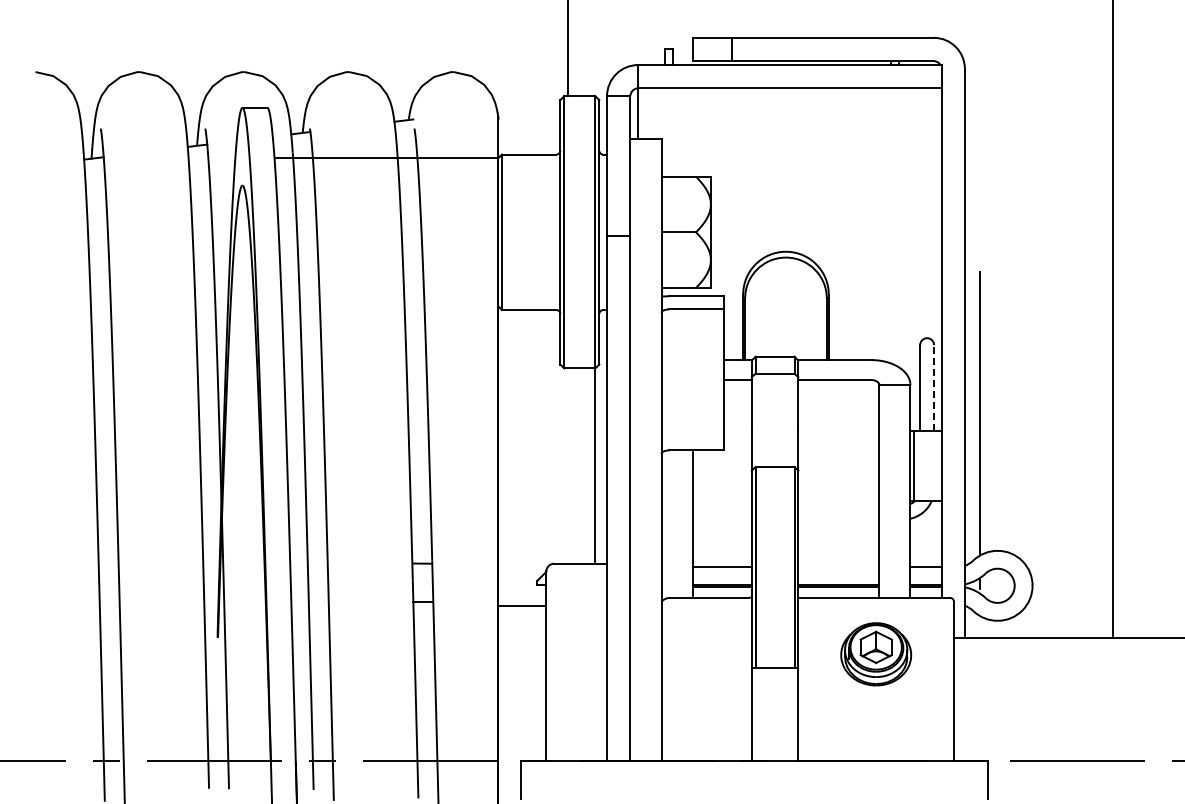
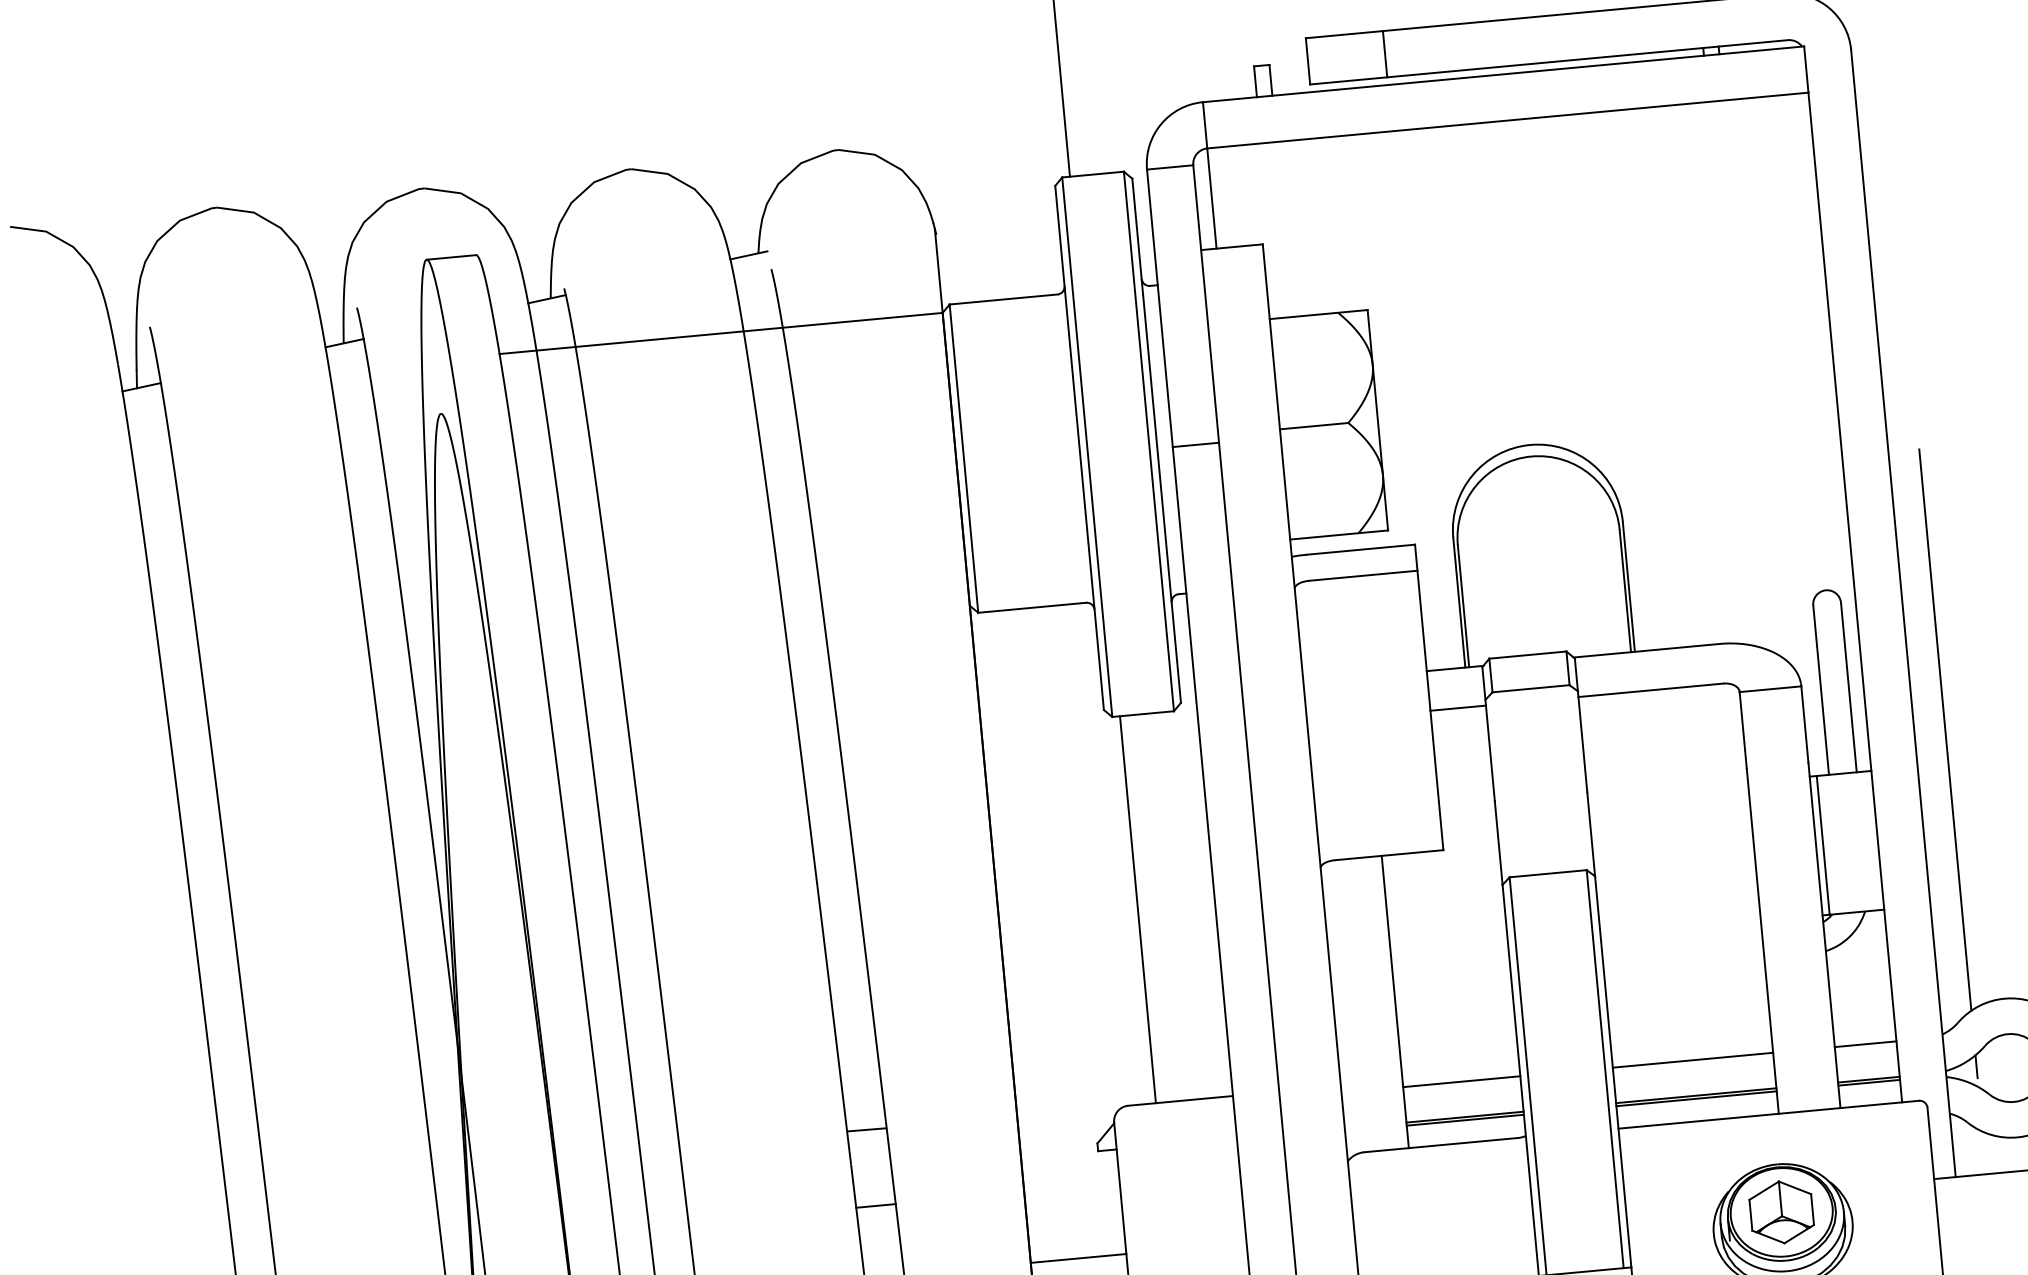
line: (934, 388) -> (1849, 688), dashed -> solid
line: (595, 465) -> (1138, 908), moved
line: (838, 567) -> (1692, 1061), added
line: (522, 605) -> (1078, 1257), moved

